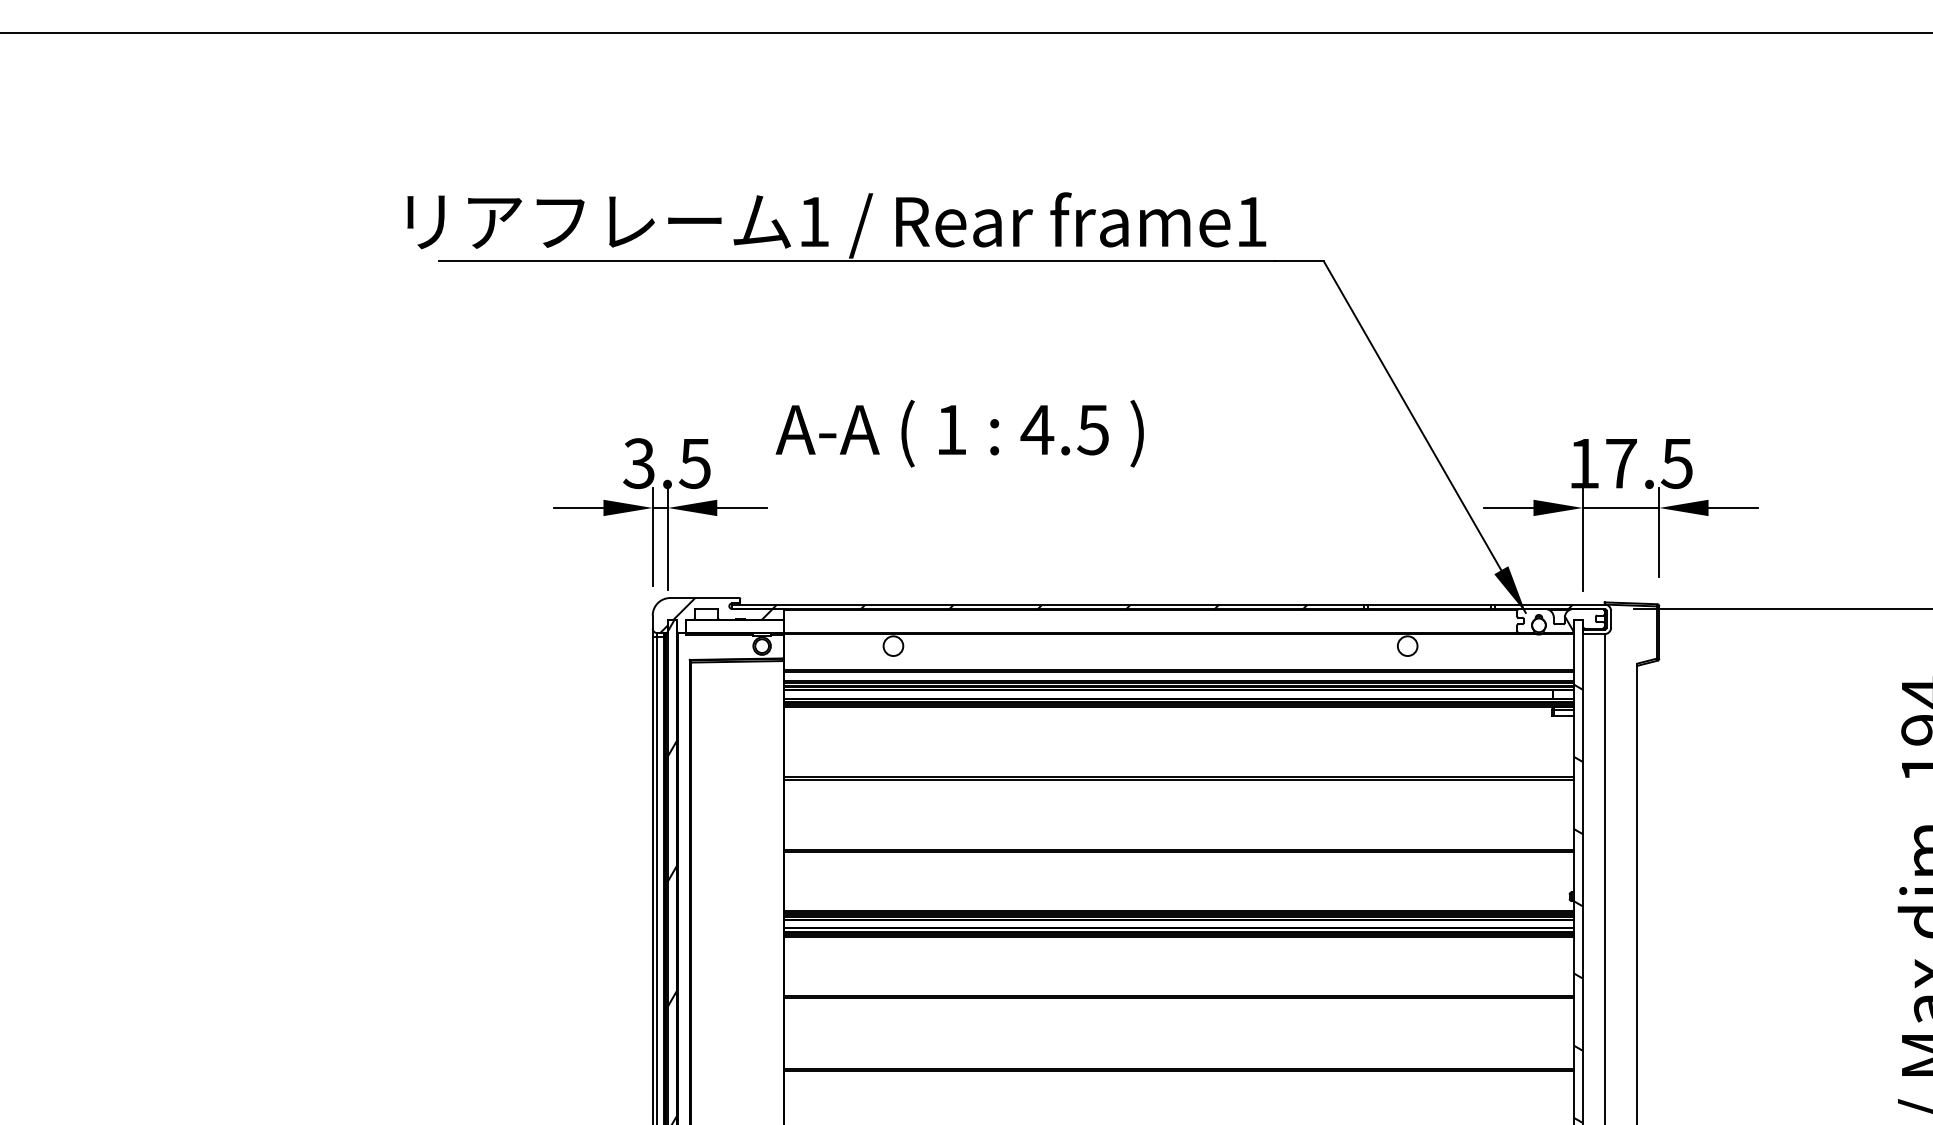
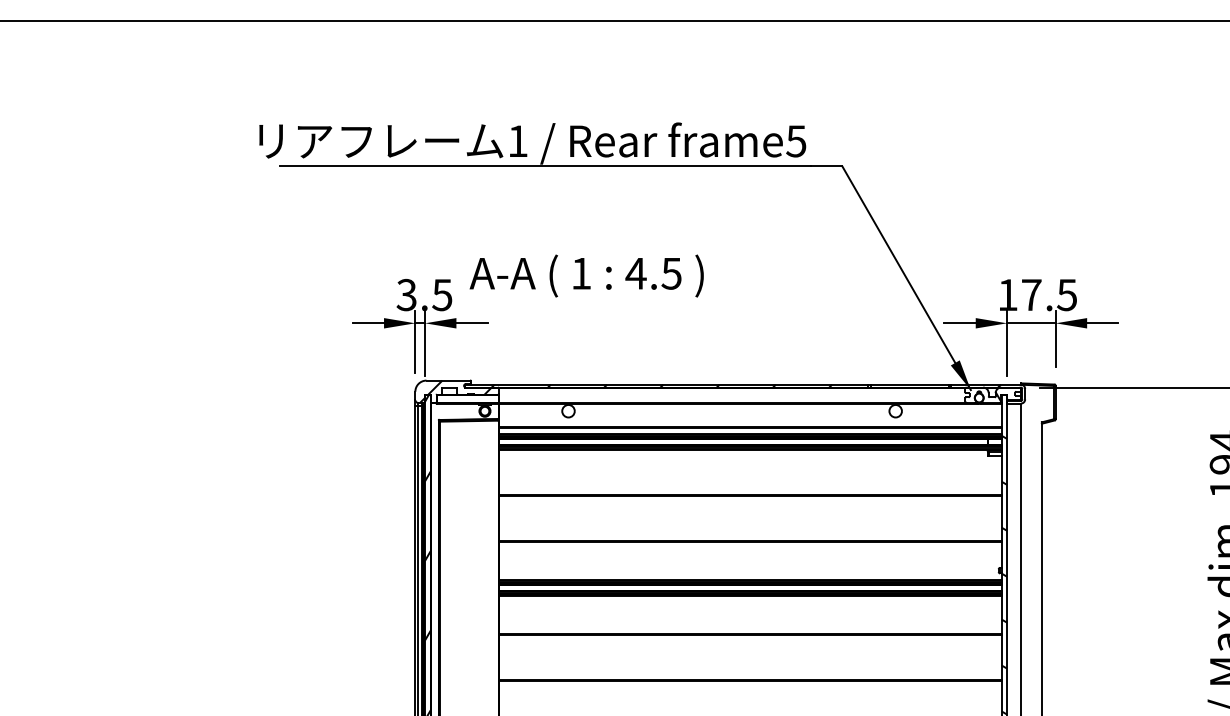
text: (1251, 222) -> (796, 141), frame1 -> frame5
text: (959, 432) -> (586, 275), moved

